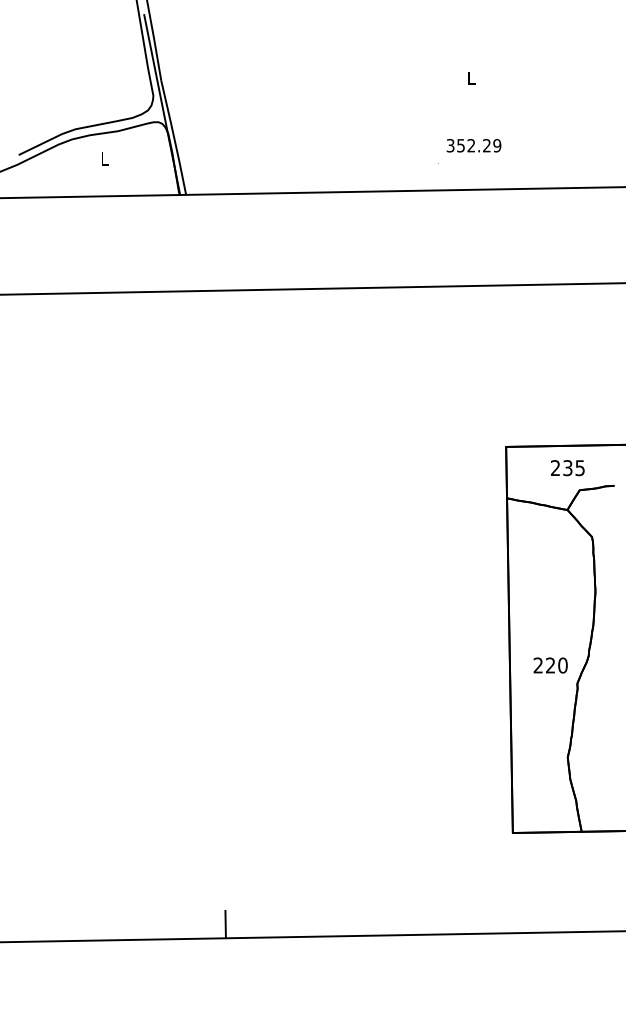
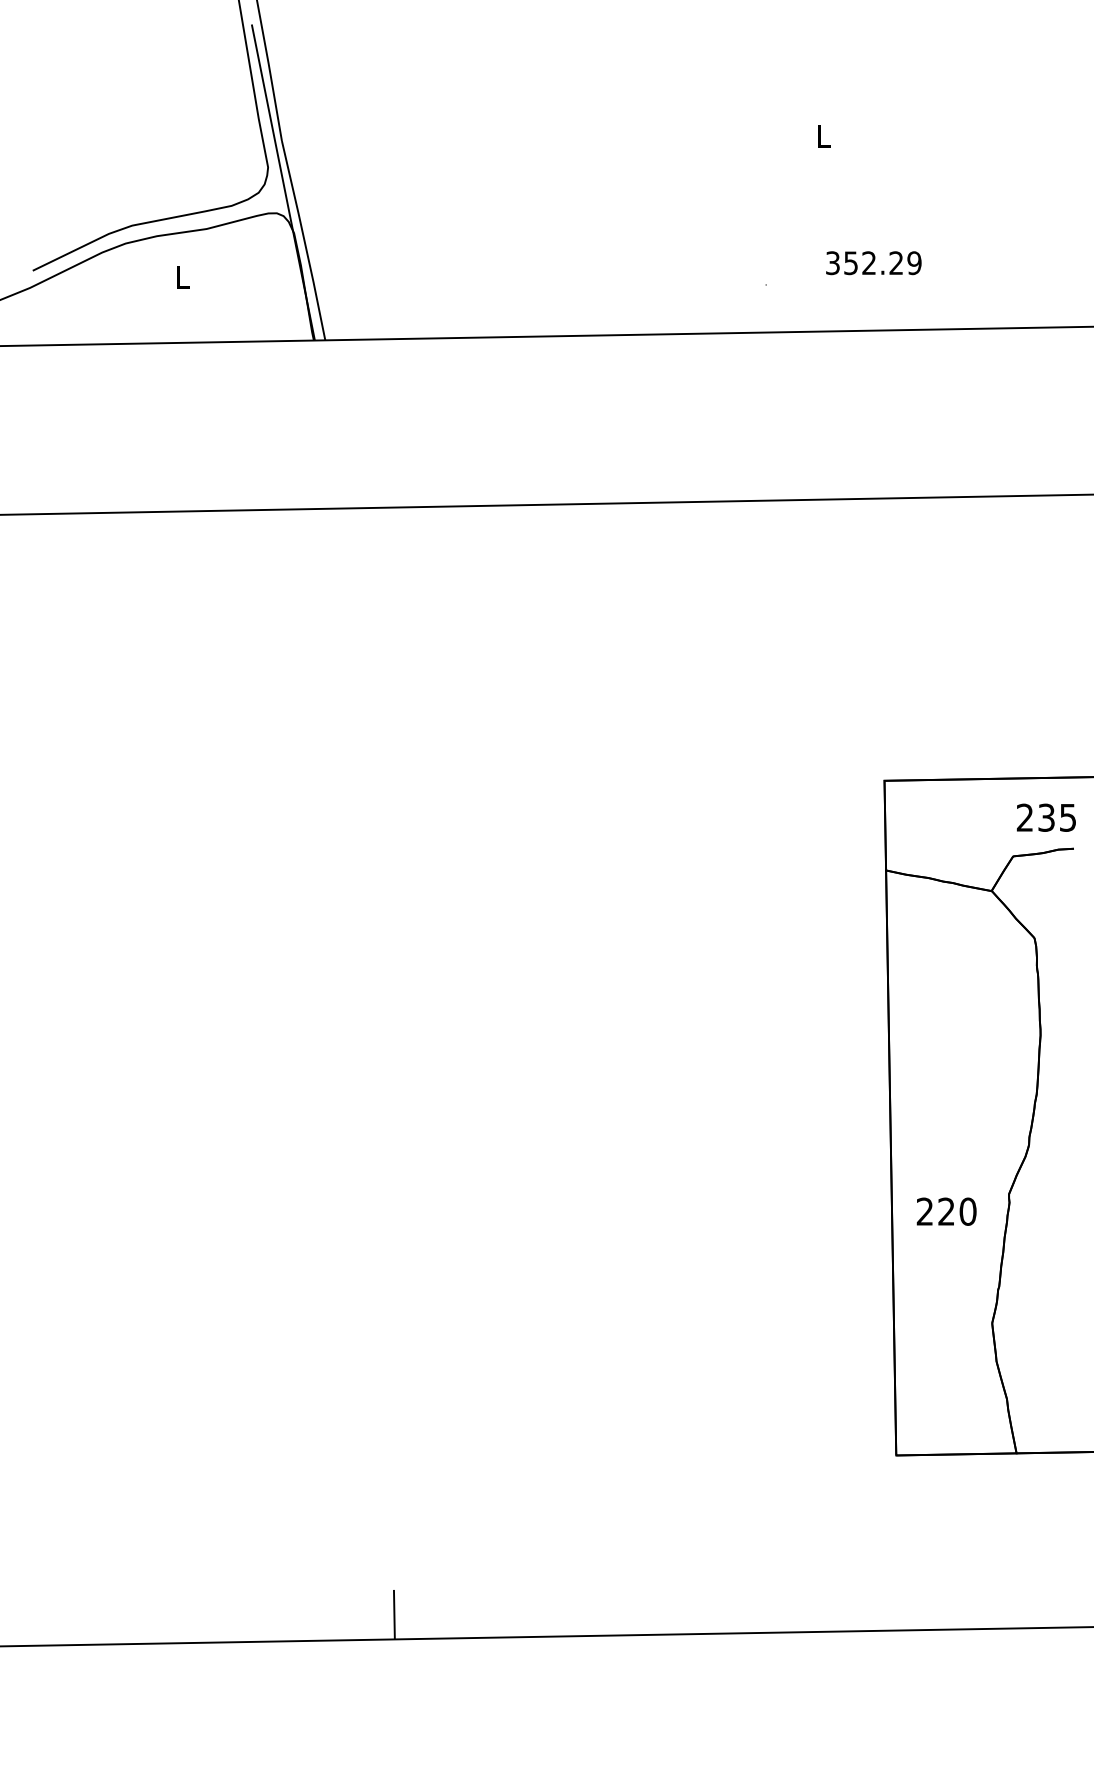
text: (473, 145) -> (872, 262), moved
text: (567, 468) -> (1045, 818), moved
text: (550, 665) -> (946, 1211), moved

